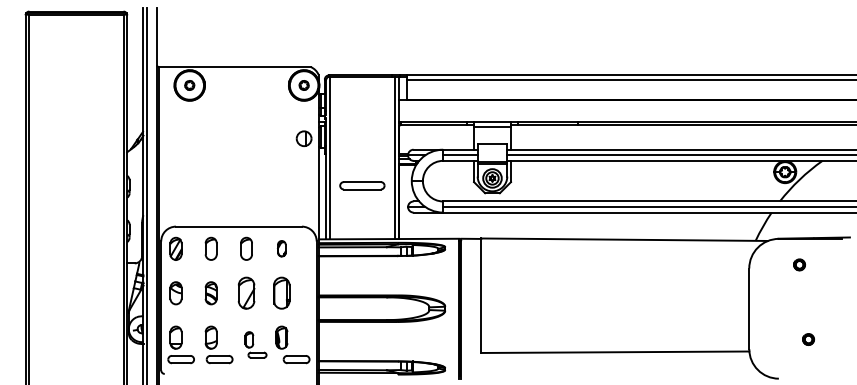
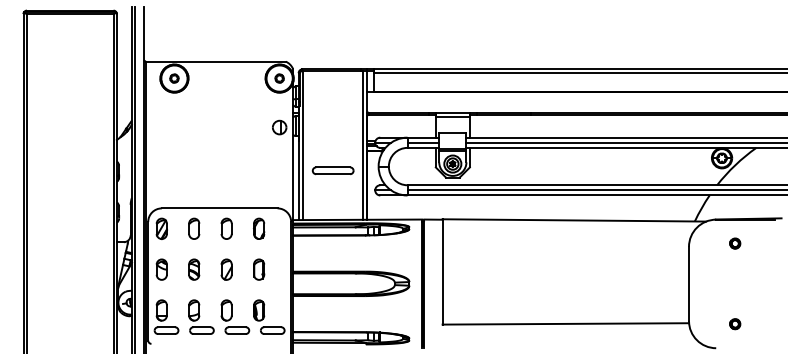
part: (281, 248) -> (258, 228), size x1.43
part: (246, 293) -> (226, 269), size x0.71
part: (281, 293) -> (258, 269), size x0.71
part: (808, 339) -> (735, 324), moved
part: (255, 344) -> (234, 316), size x1.43

